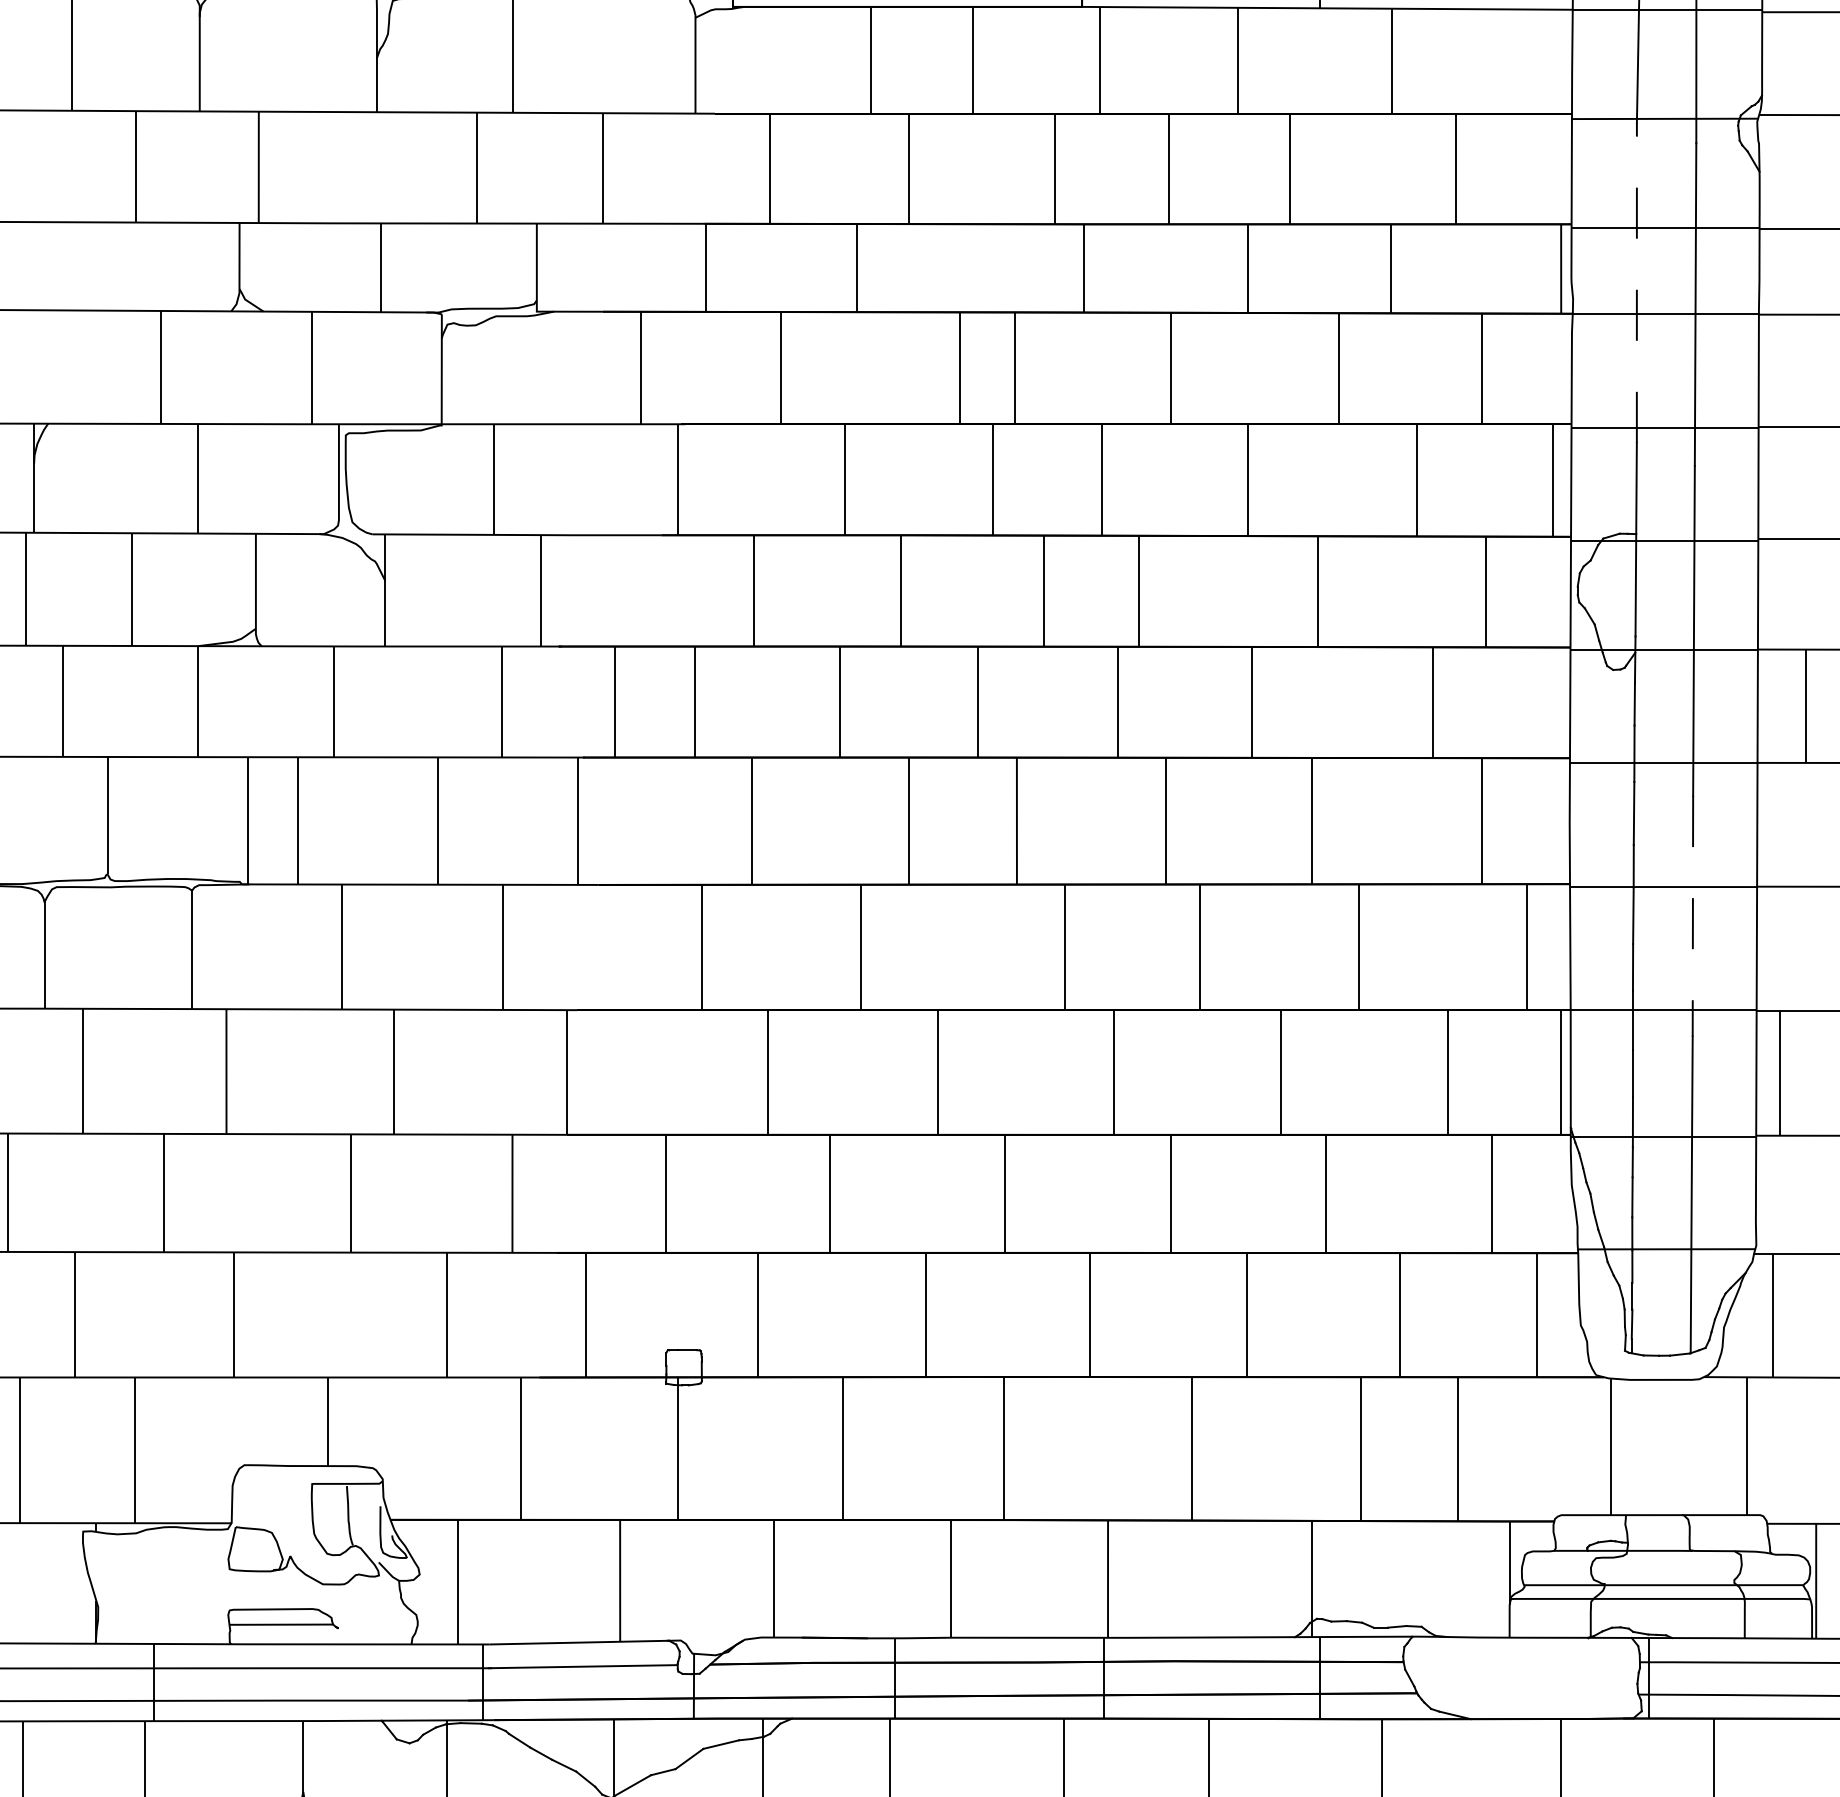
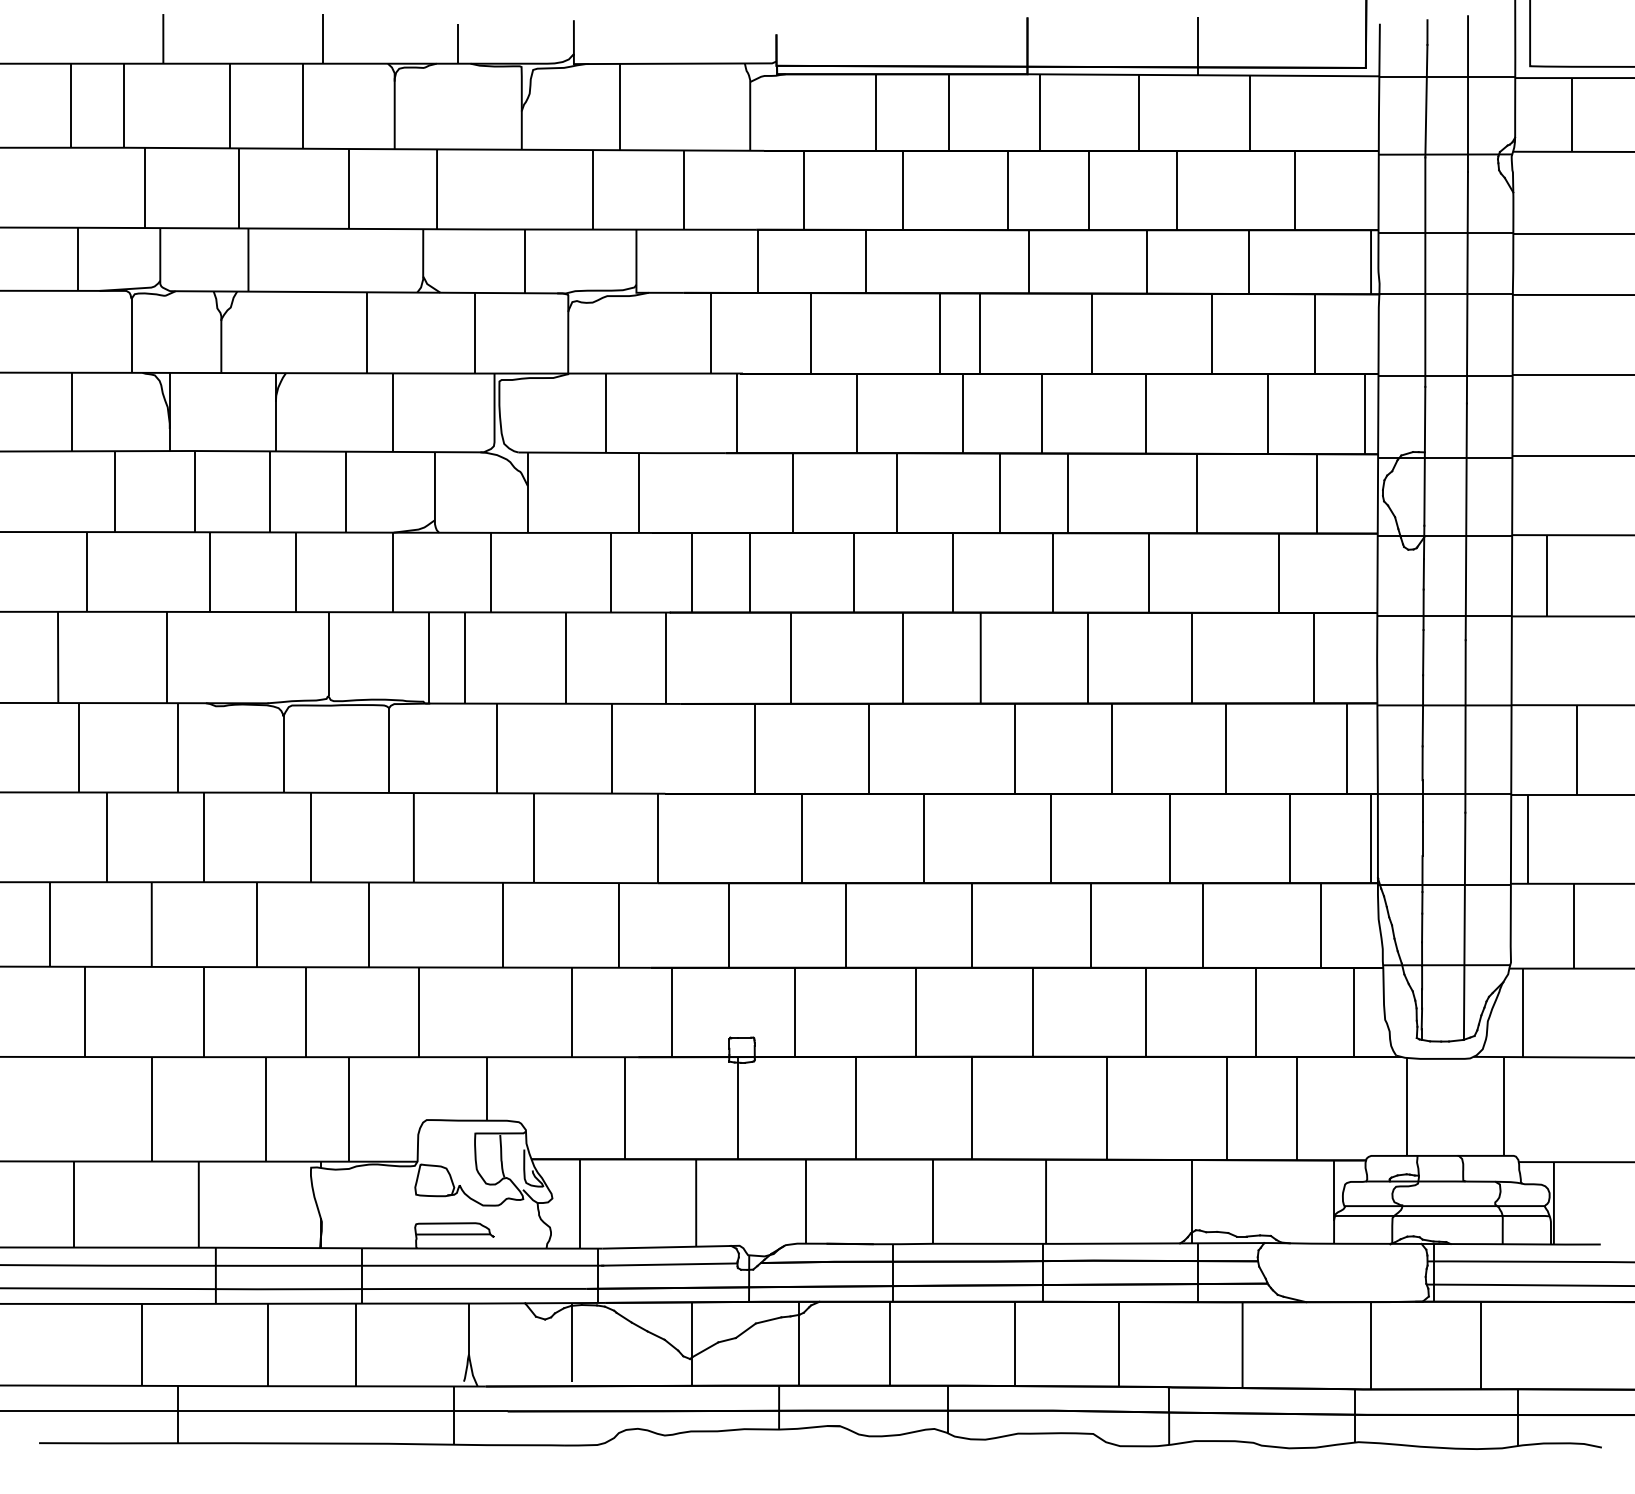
line: (1637, 283) -> (1425, 272), dashed -> solid
line: (1692, 916) -> (1465, 726), dashed -> solid

